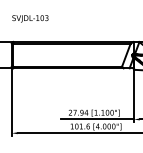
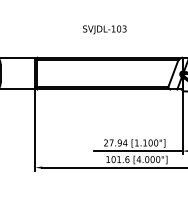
text: (30, 18) -> (104, 29), moved

